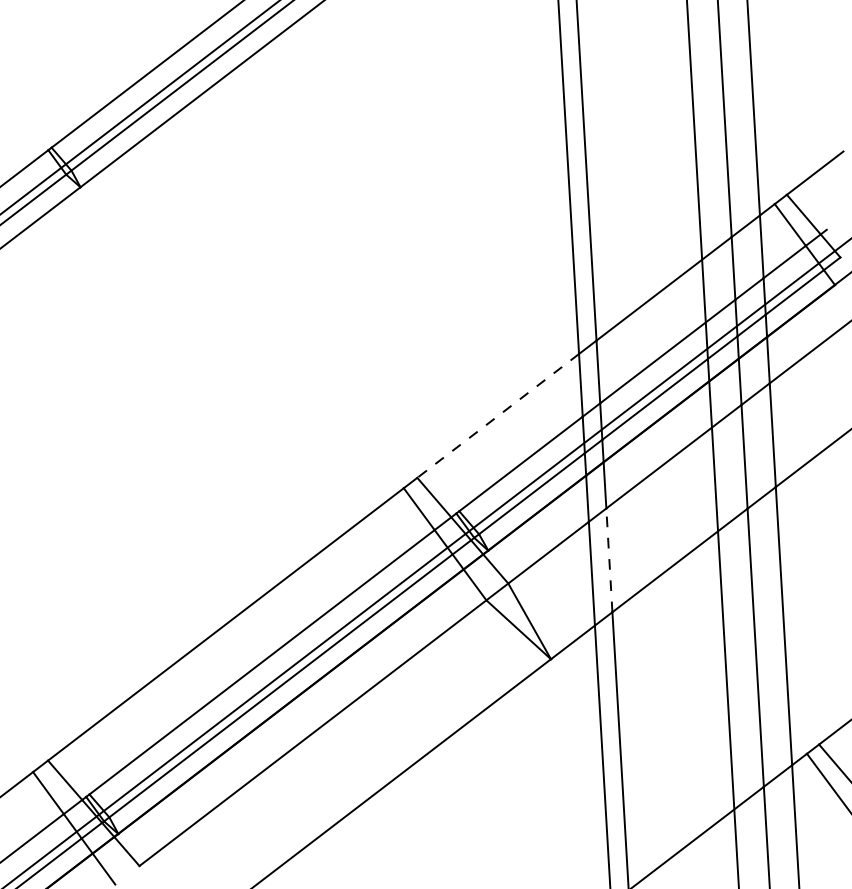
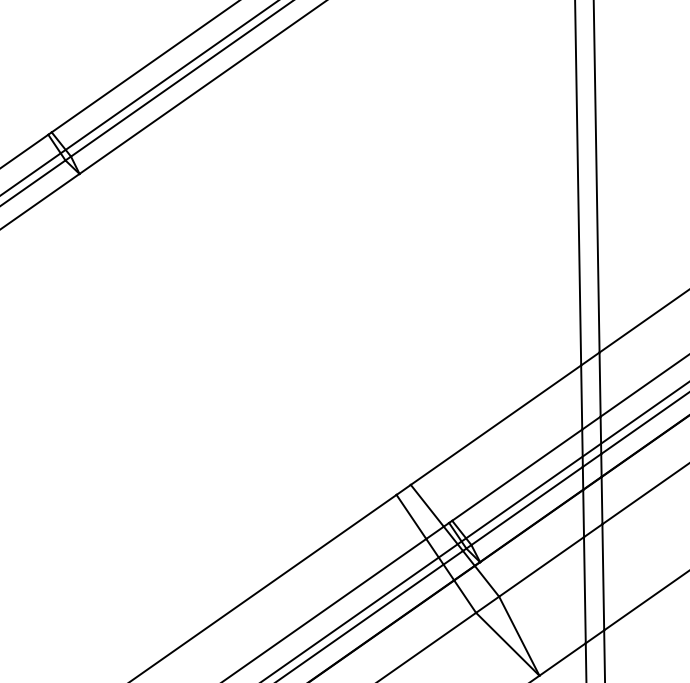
line: (498, 415) -> (496, 424), dashed -> solid
line: (609, 560) -> (603, 577), dashed -> solid

